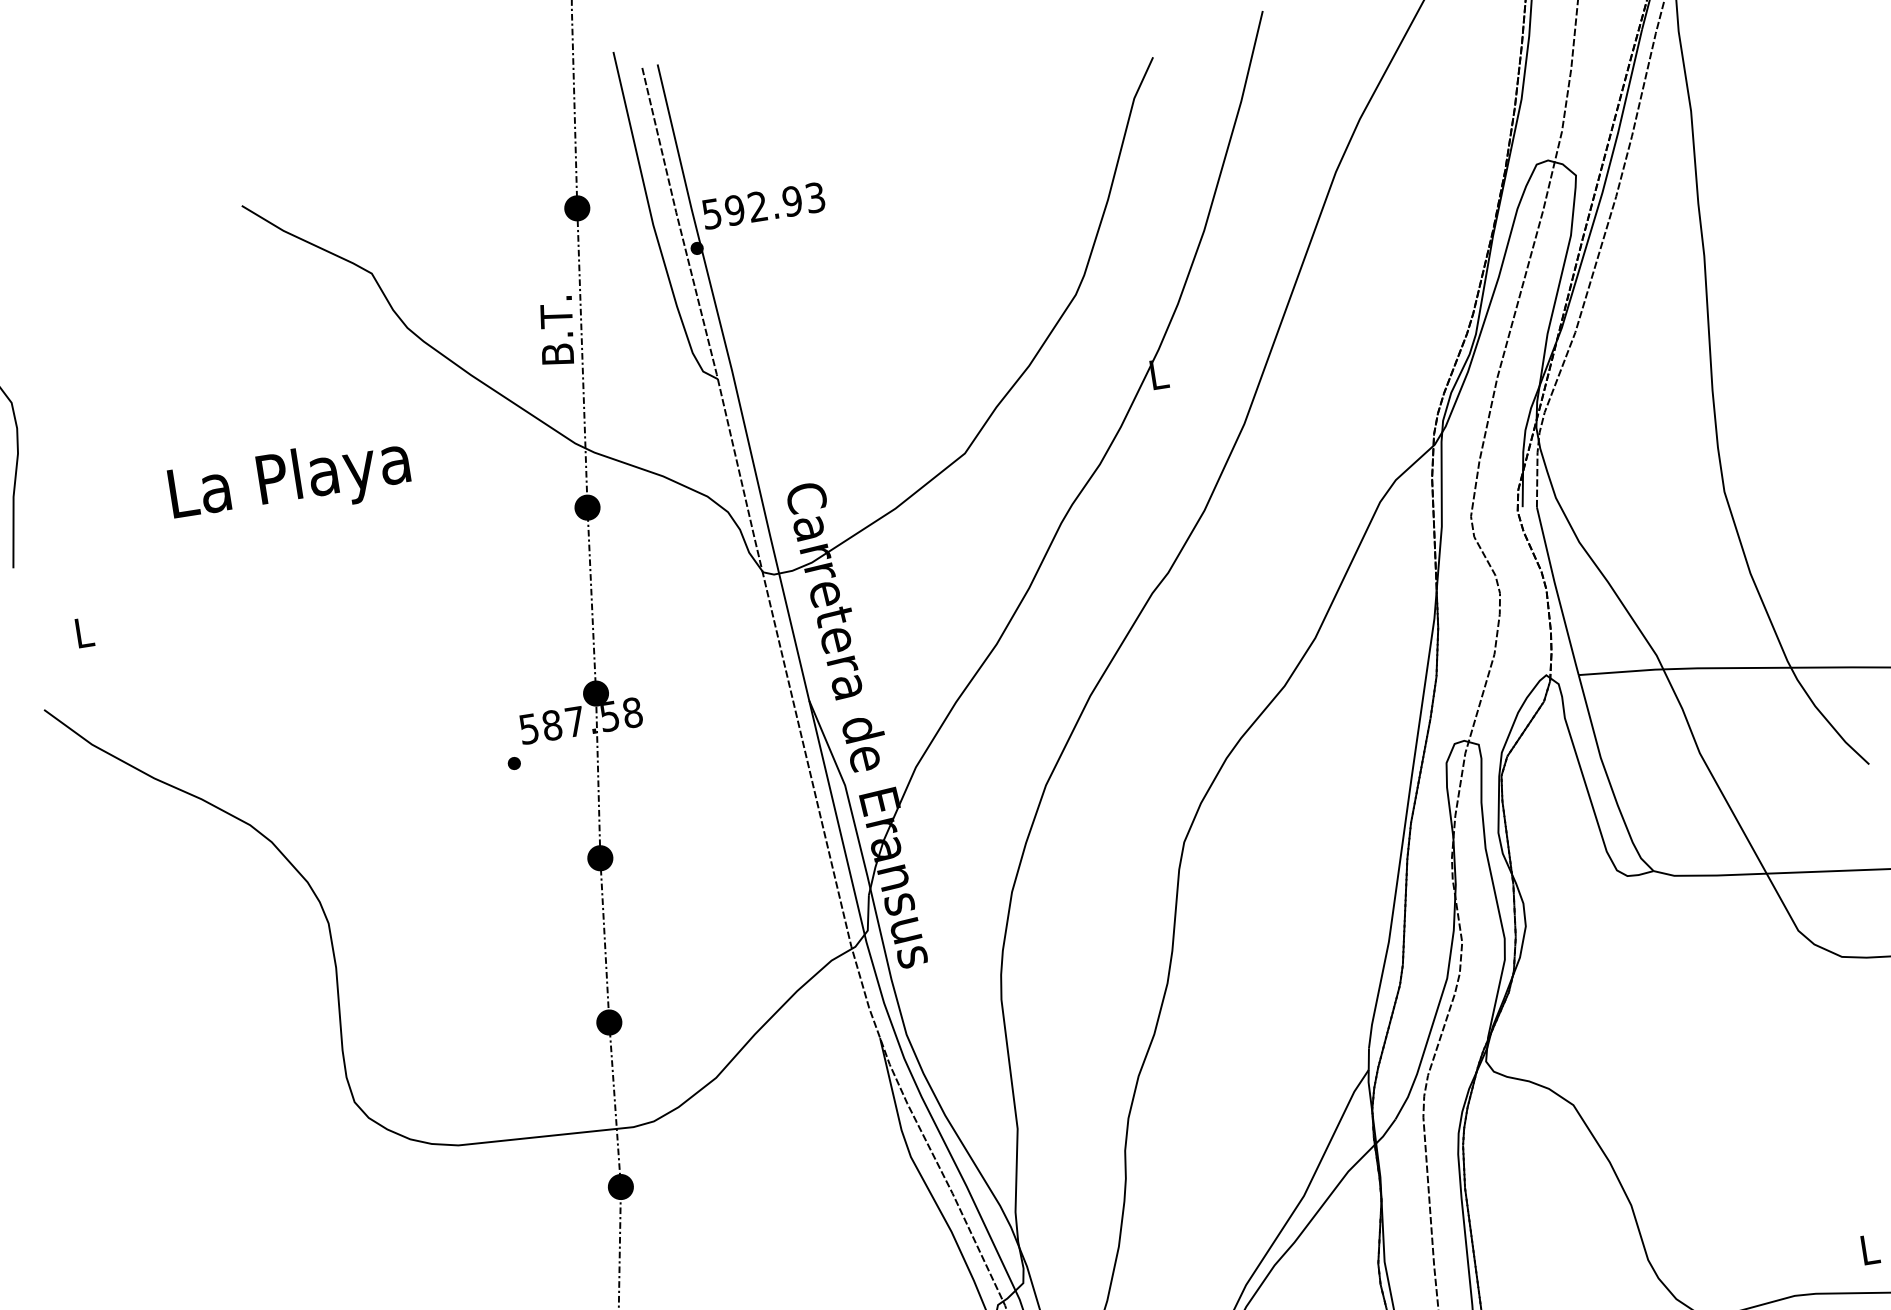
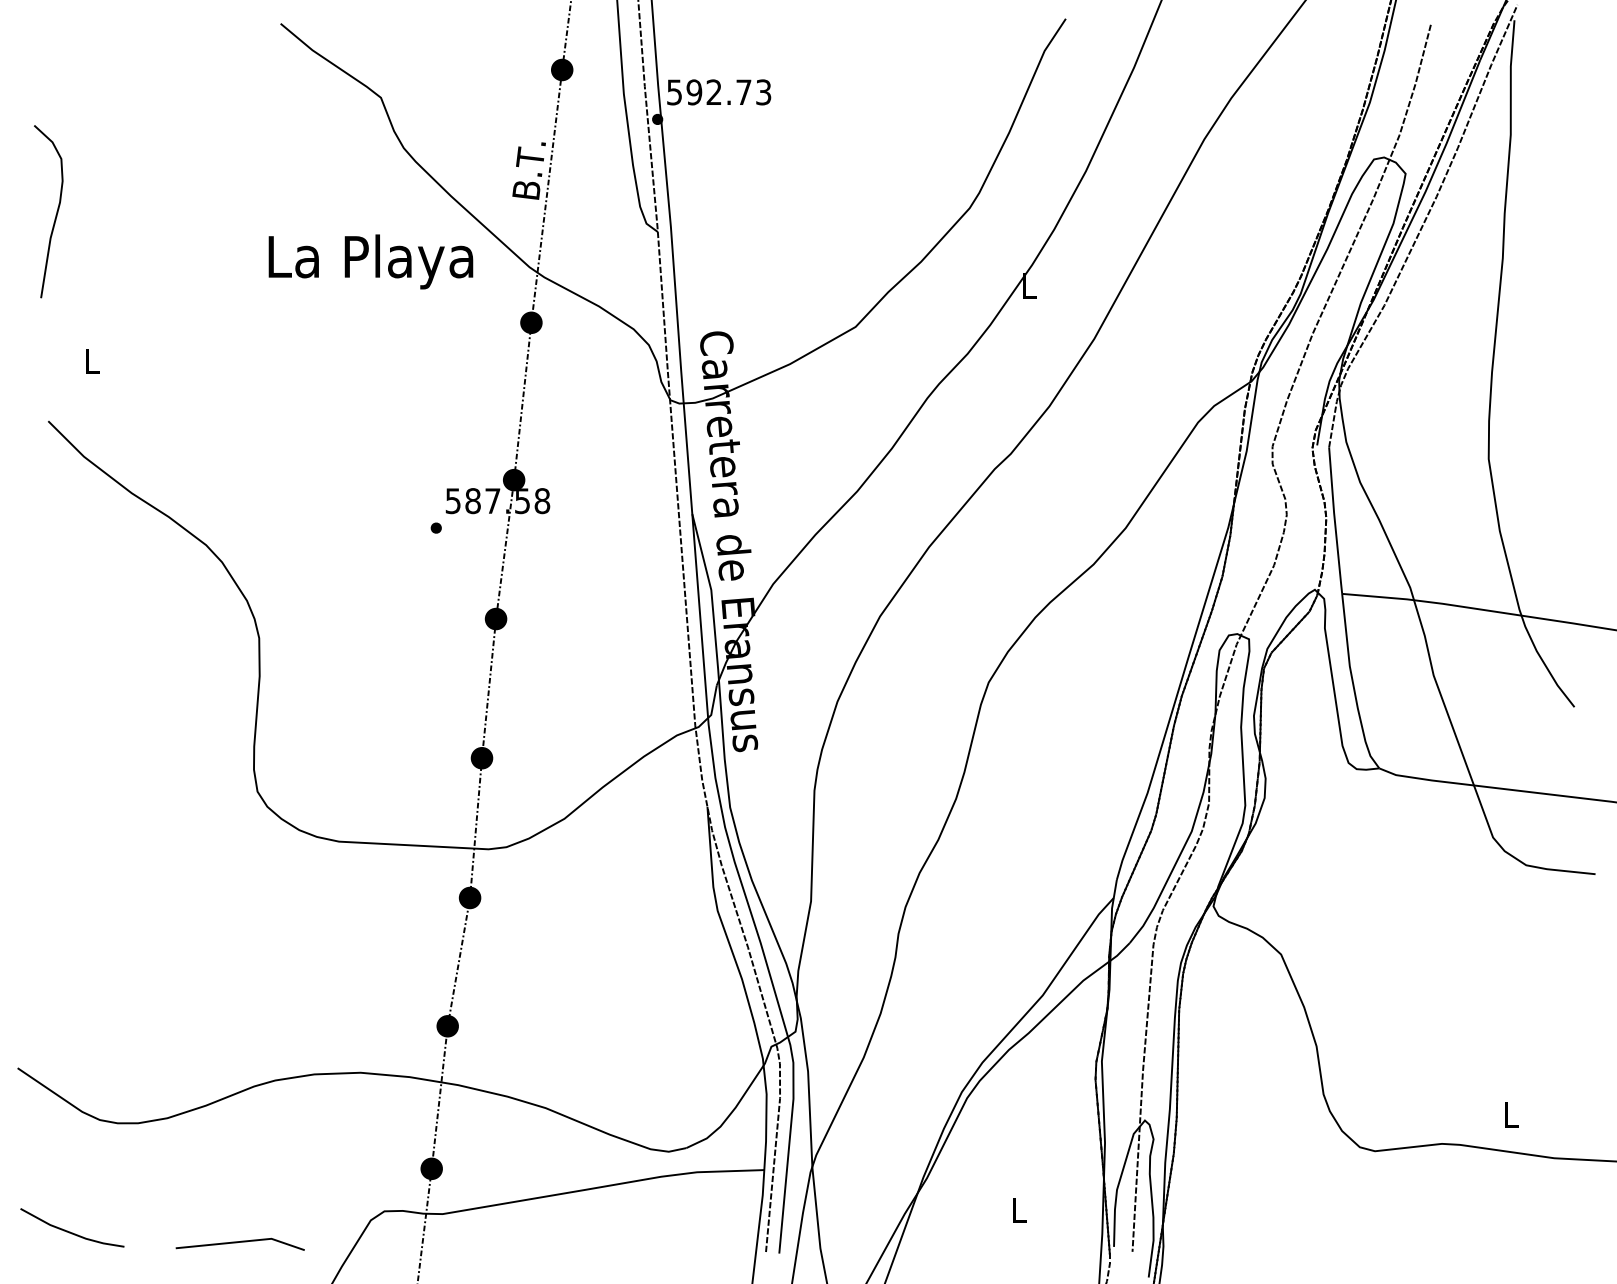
text: (792, 201) -> (743, 92), 592.93 -> 592.73
text: (289, 481) -> (370, 261), moved

